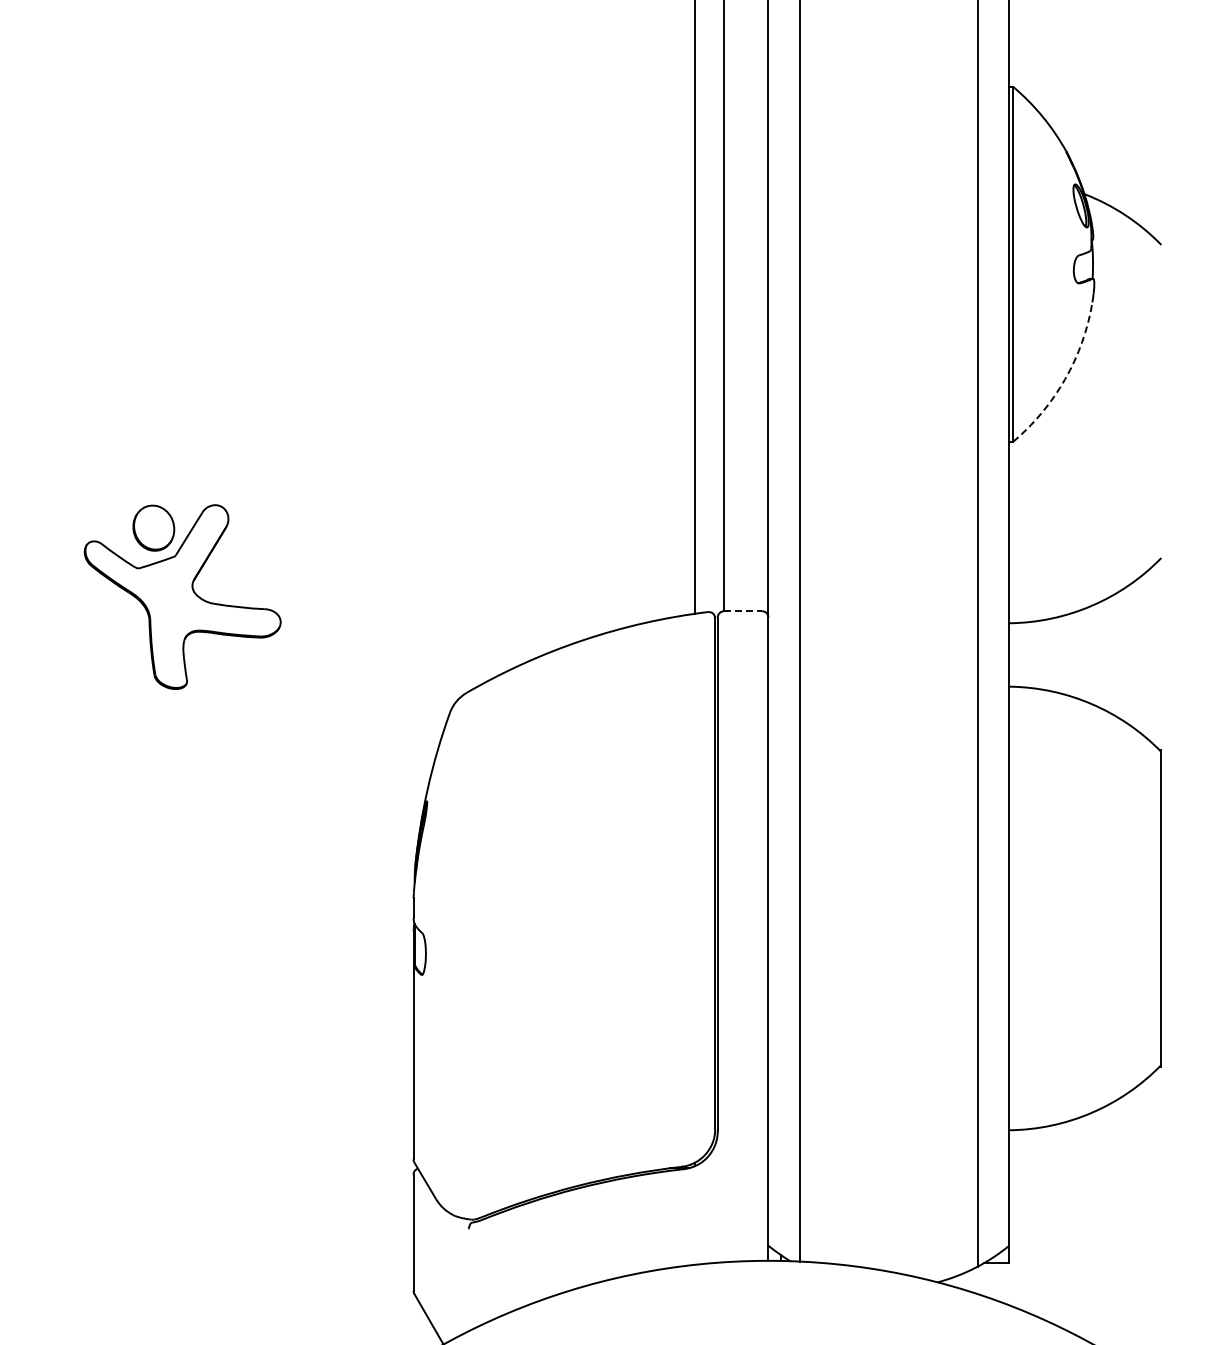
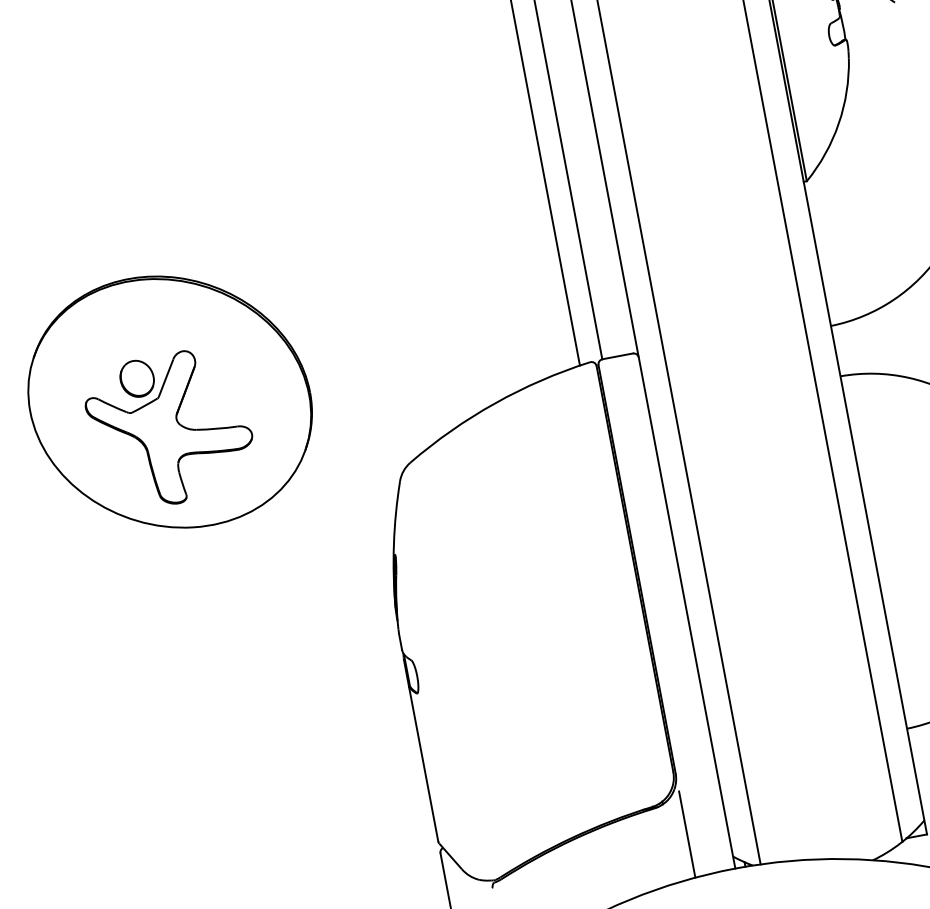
arc: (1065, 379) -> (839, 123), dashed -> solid
part: (188, 563) -> (170, 401), added
line: (743, 611) -> (618, 356), dashed -> solid
line: (717, 1208) -> (687, 834), added

